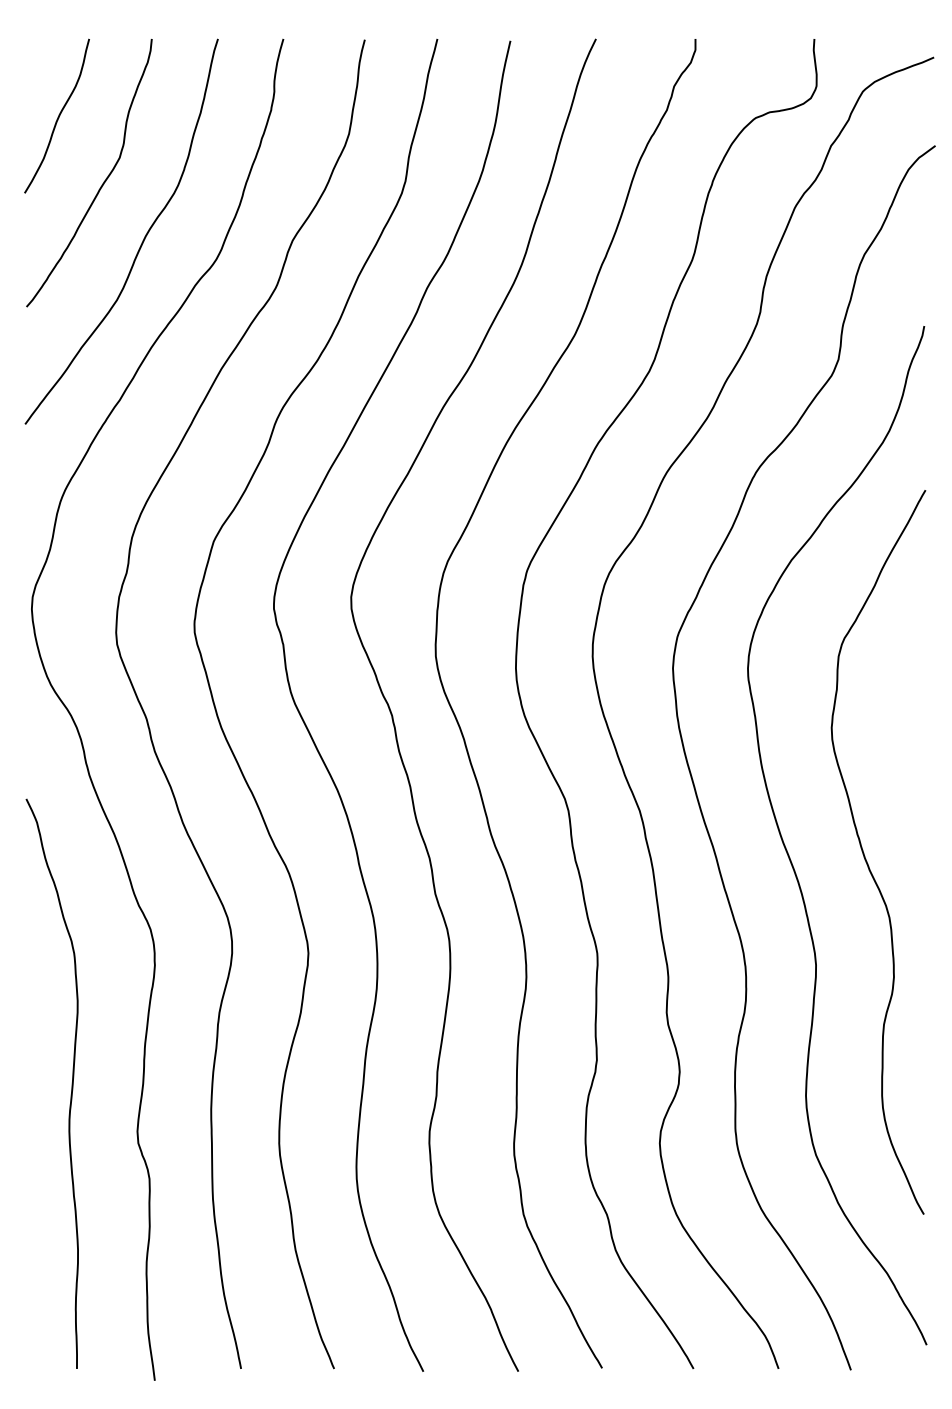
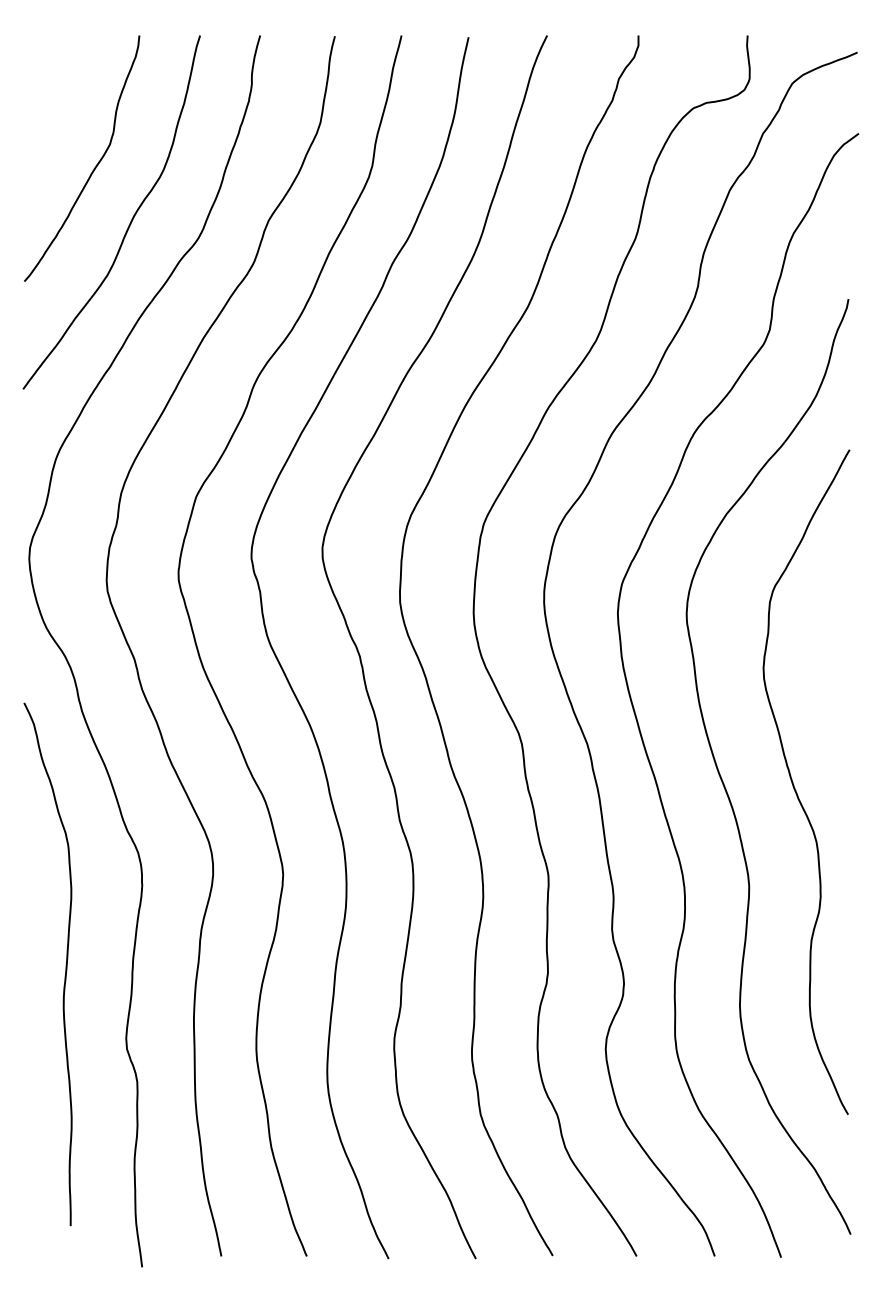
curve: (58, 115) -> (53, 105), removed
curve: (71, 1083) -> (65, 964), moved

